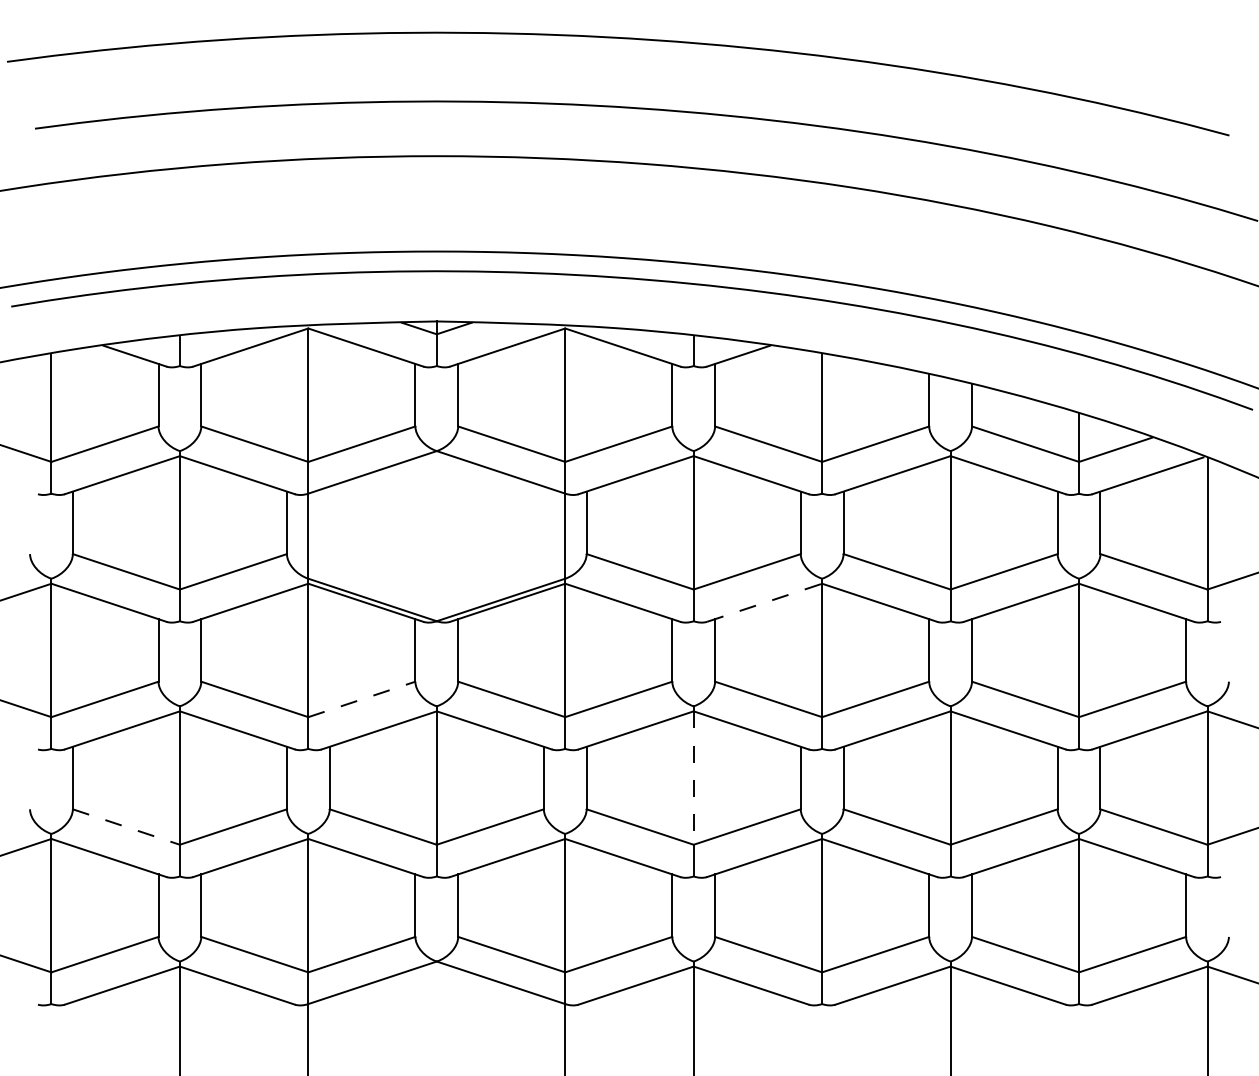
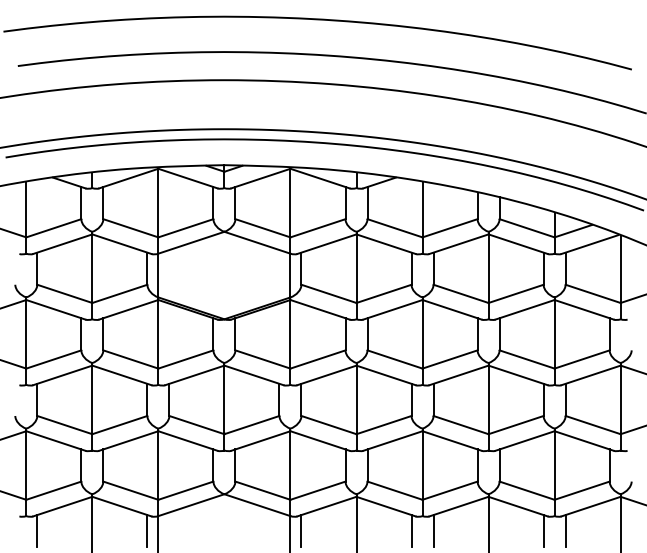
line: (765, 602) -> (393, 309), dashed -> solid
line: (361, 699) -> (185, 359), dashed -> solid
line: (693, 779) -> (356, 400), dashed -> solid
line: (125, 827) -> (64, 425), dashed -> solid
line: (73, 1034) -> (37, 531), added
line: (287, 1034) -> (147, 531), added
line: (586, 1034) -> (301, 531), added
line: (800, 1034) -> (411, 531), added
line: (843, 1034) -> (433, 531), added
line: (1057, 1034) -> (543, 531), added
line: (1100, 1034) -> (565, 531), added

